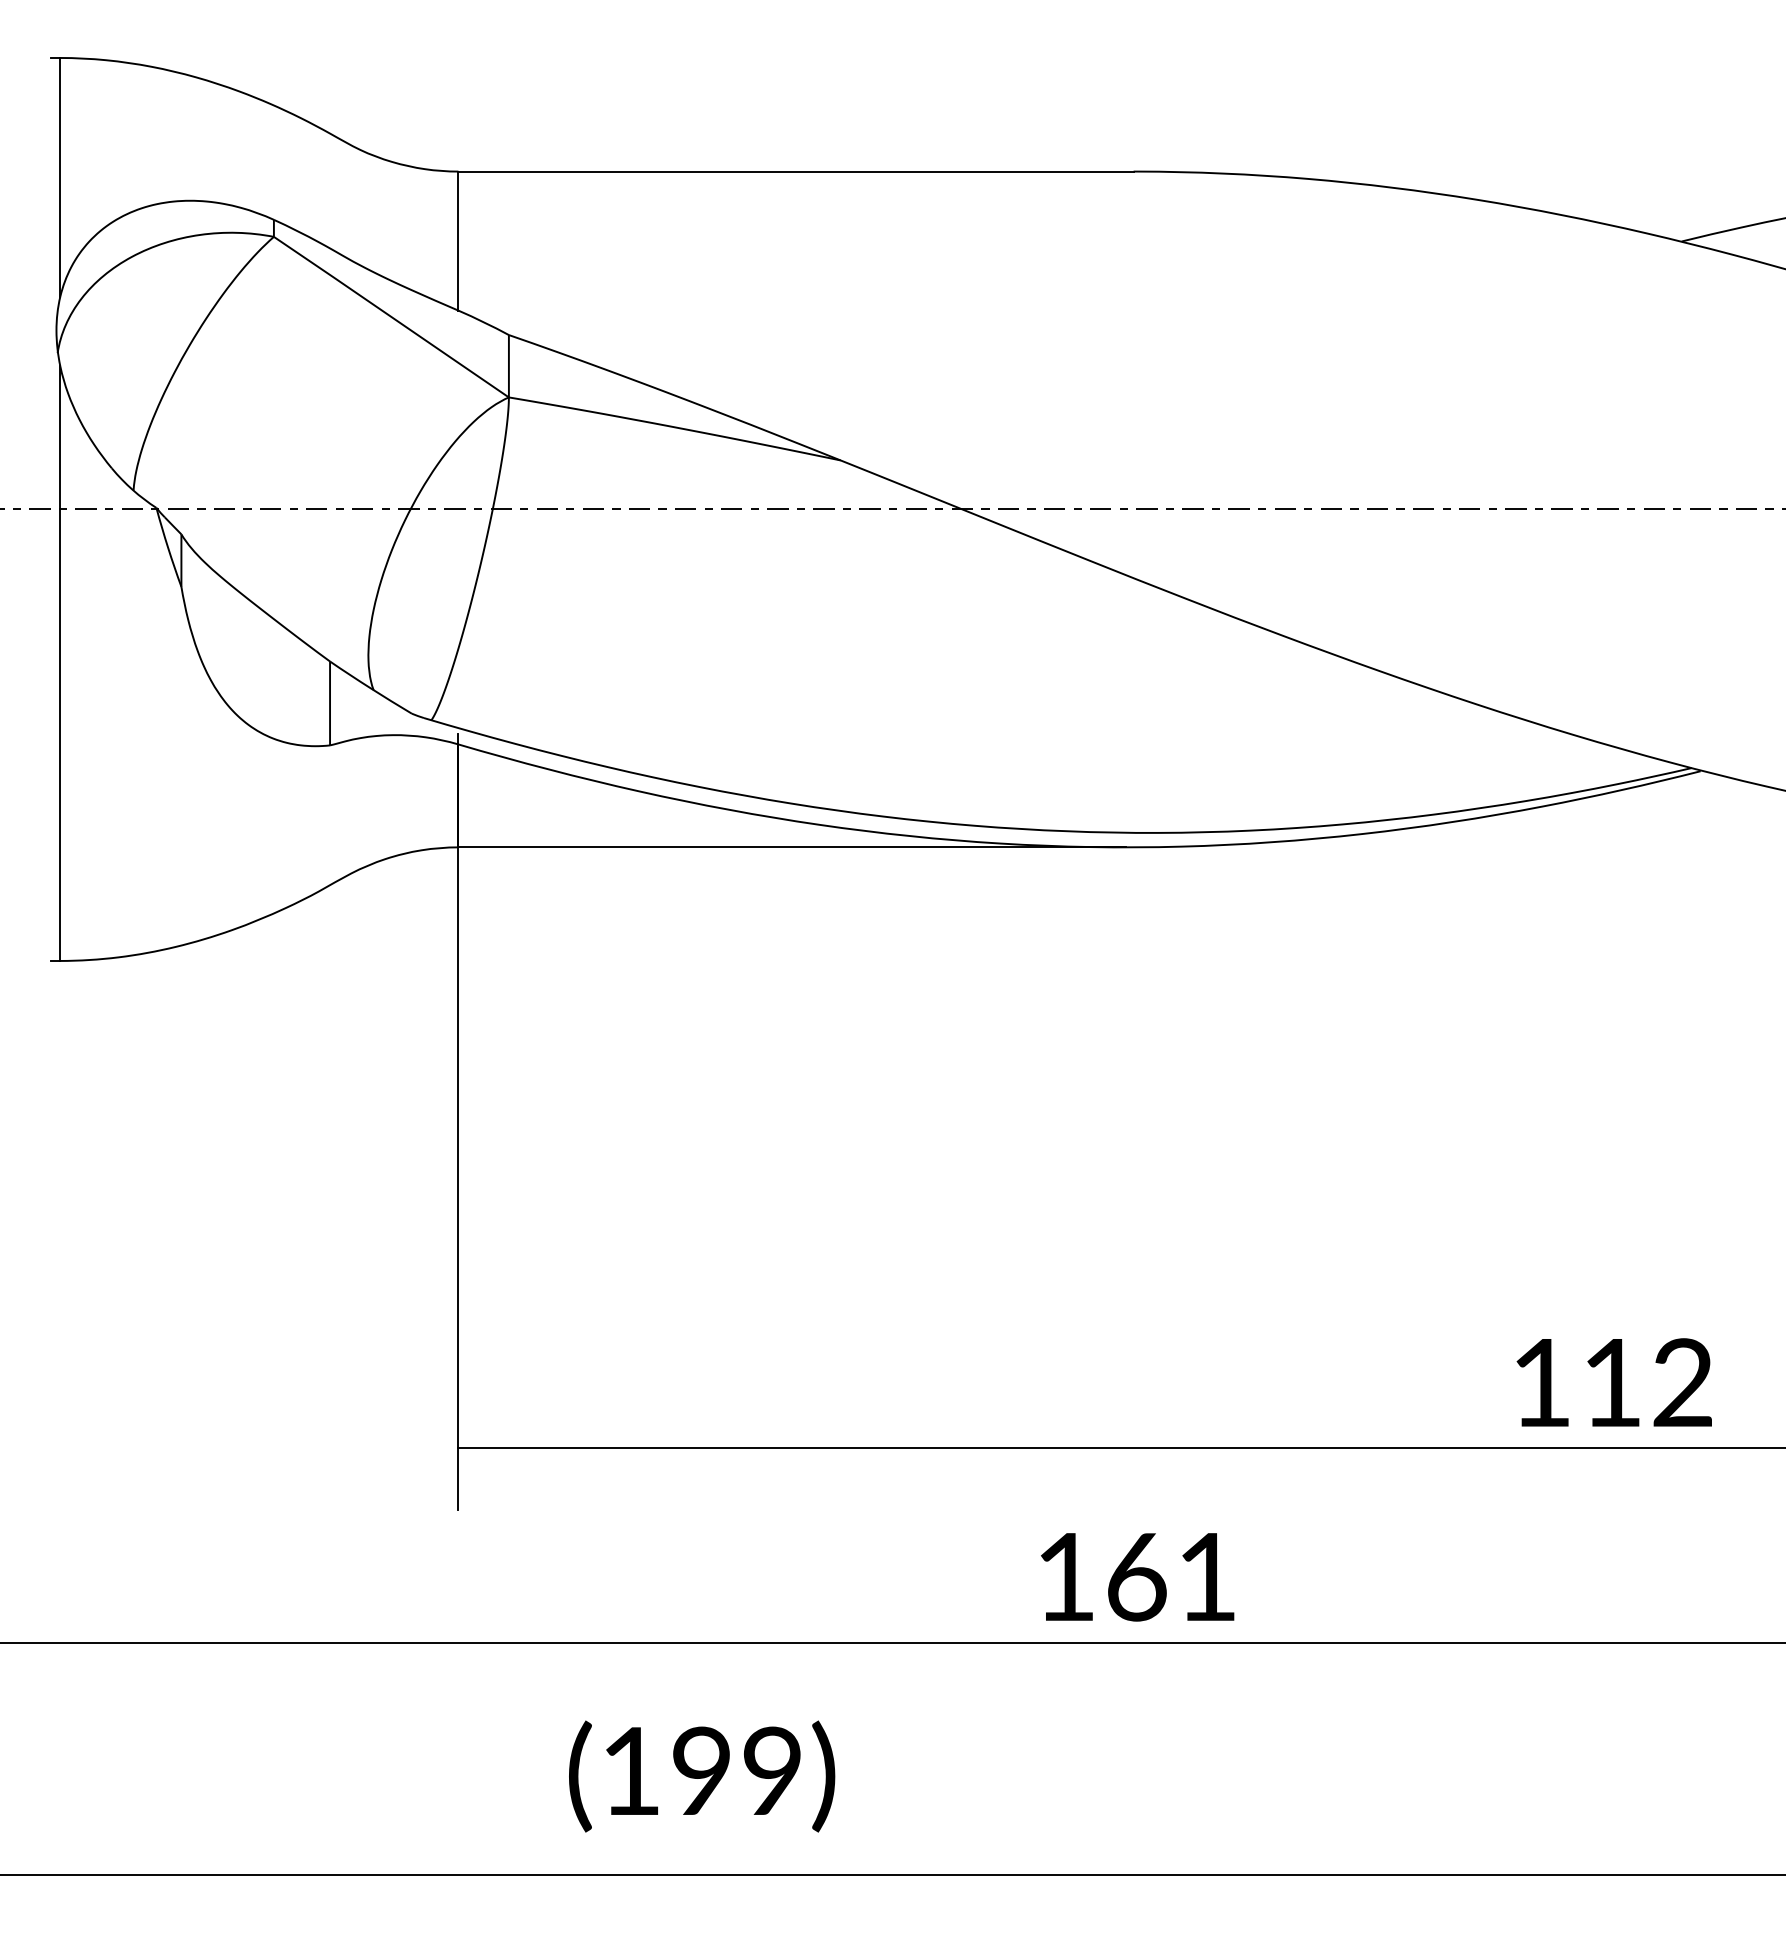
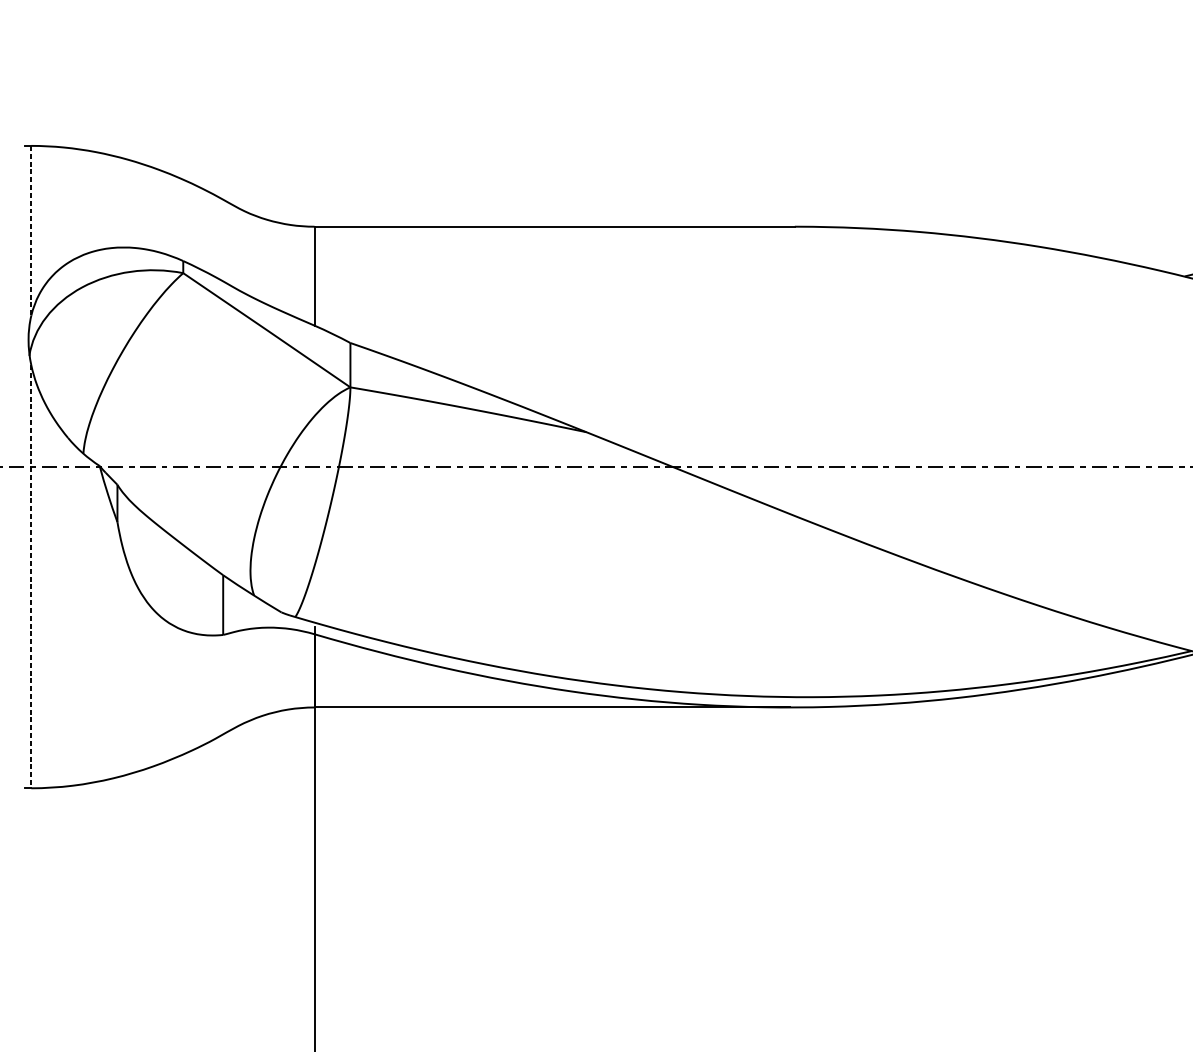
line: (60, 177) -> (31, 230), solid -> dashed
line: (60, 664) -> (31, 577), solid -> dashed

